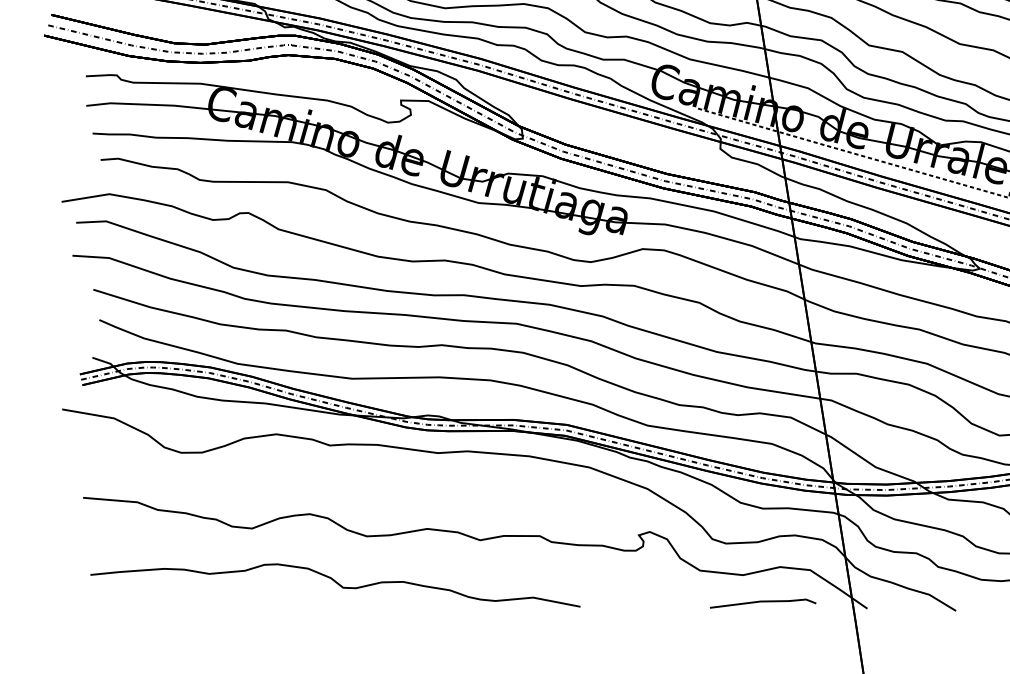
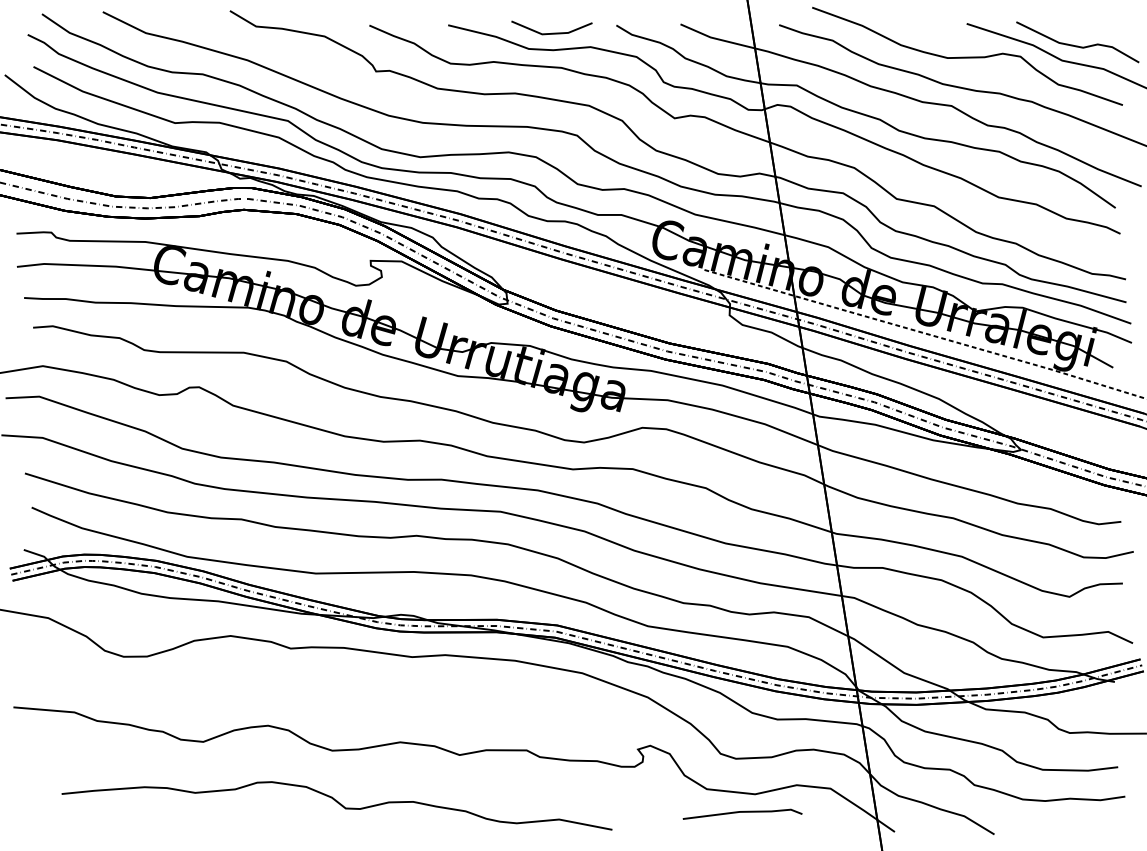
curve: (335, 583) -> (337, 803), moved
line: (763, 602) -> (742, 812), moved

